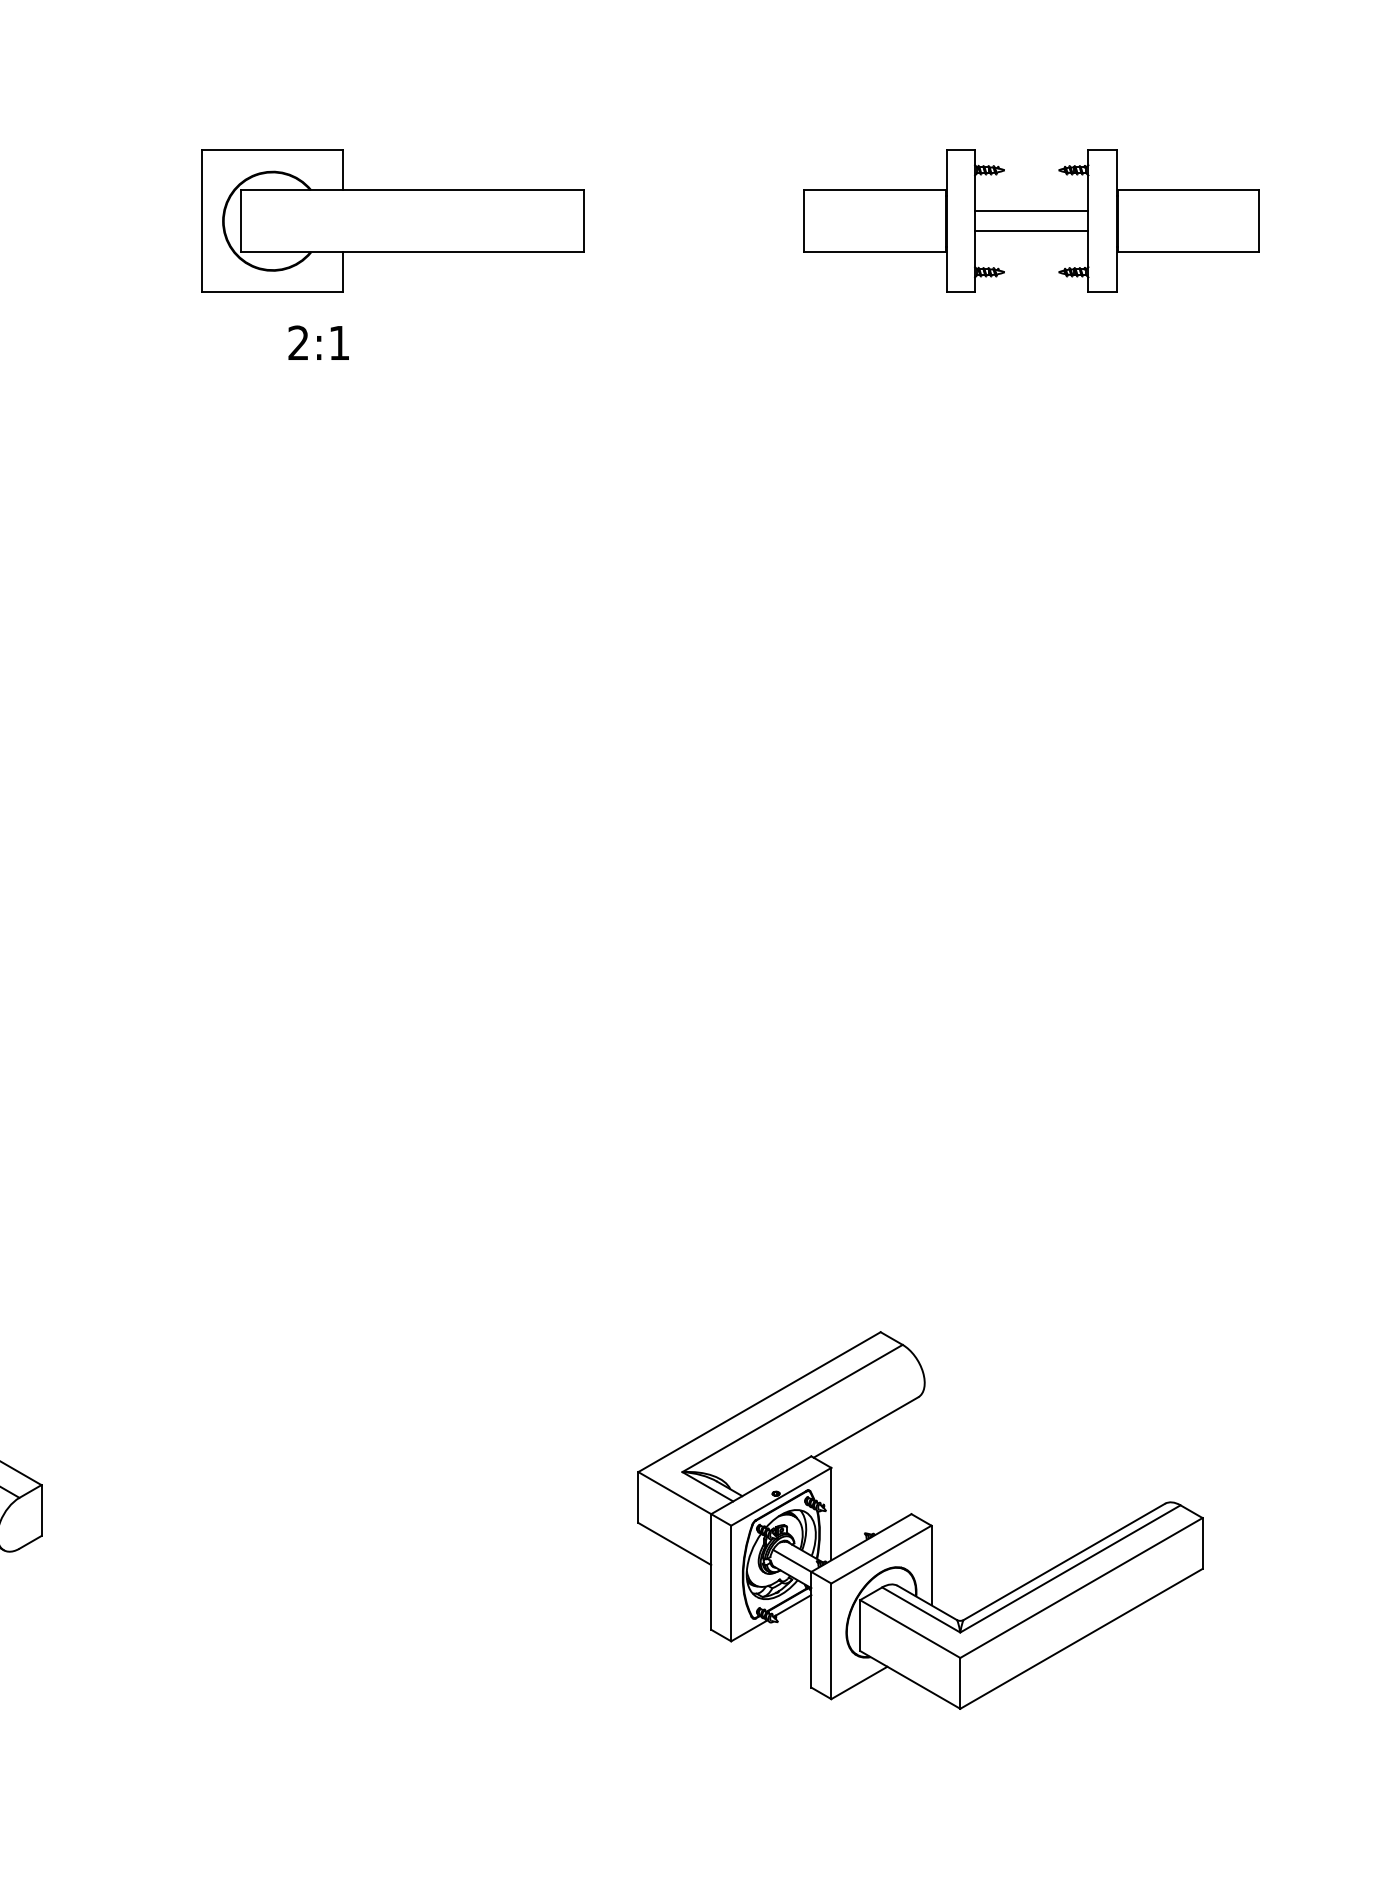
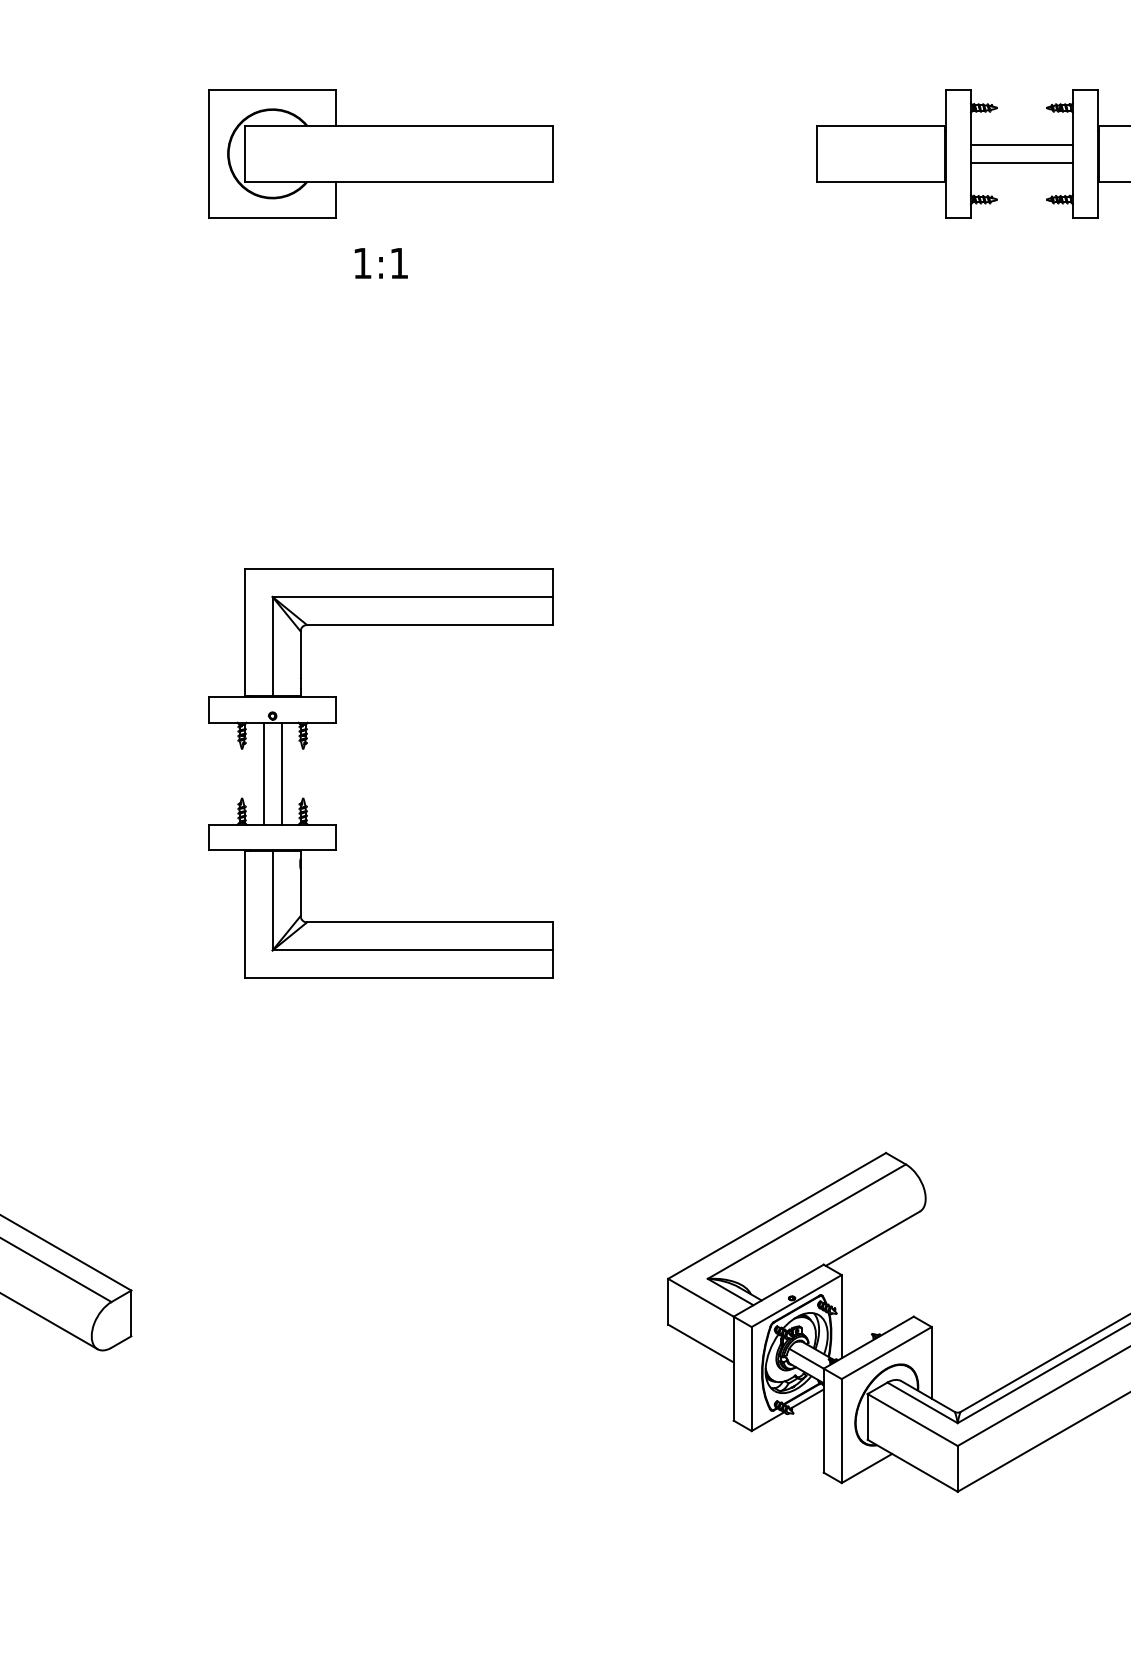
part: (392, 220) -> (380, 153), moved
text: (298, 342) -> (362, 262), 2:1 -> 1:1
part: (269, 854) -> (336, 723), added

